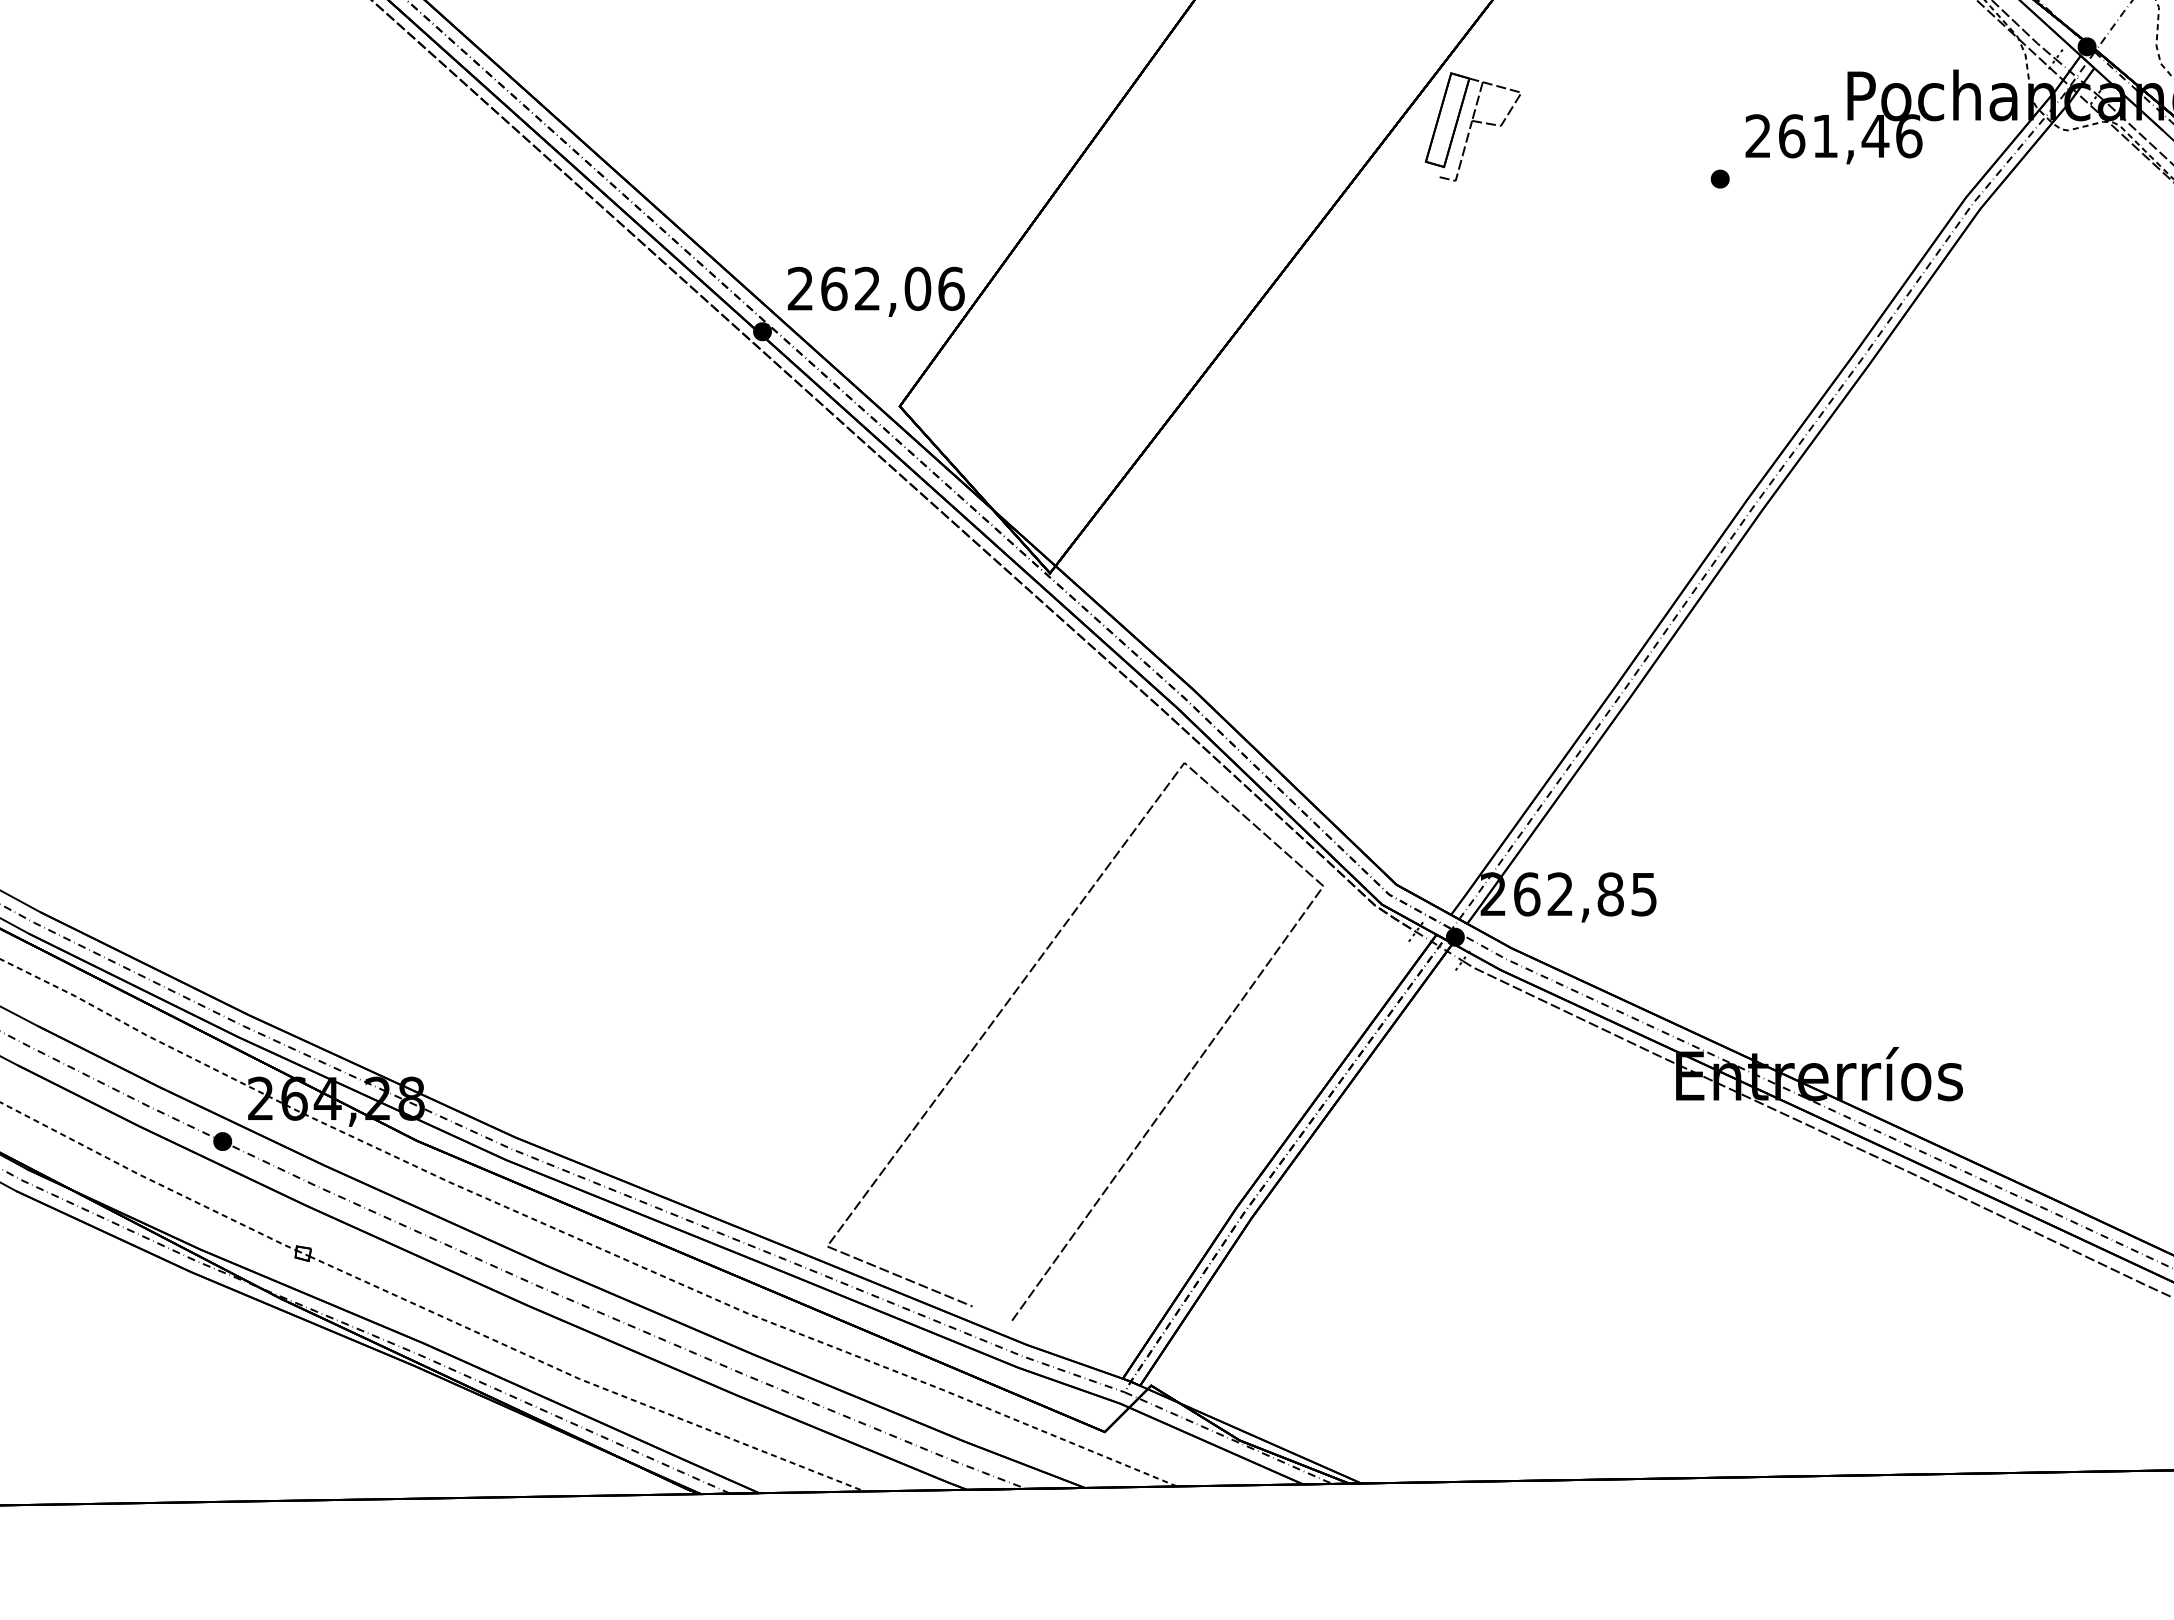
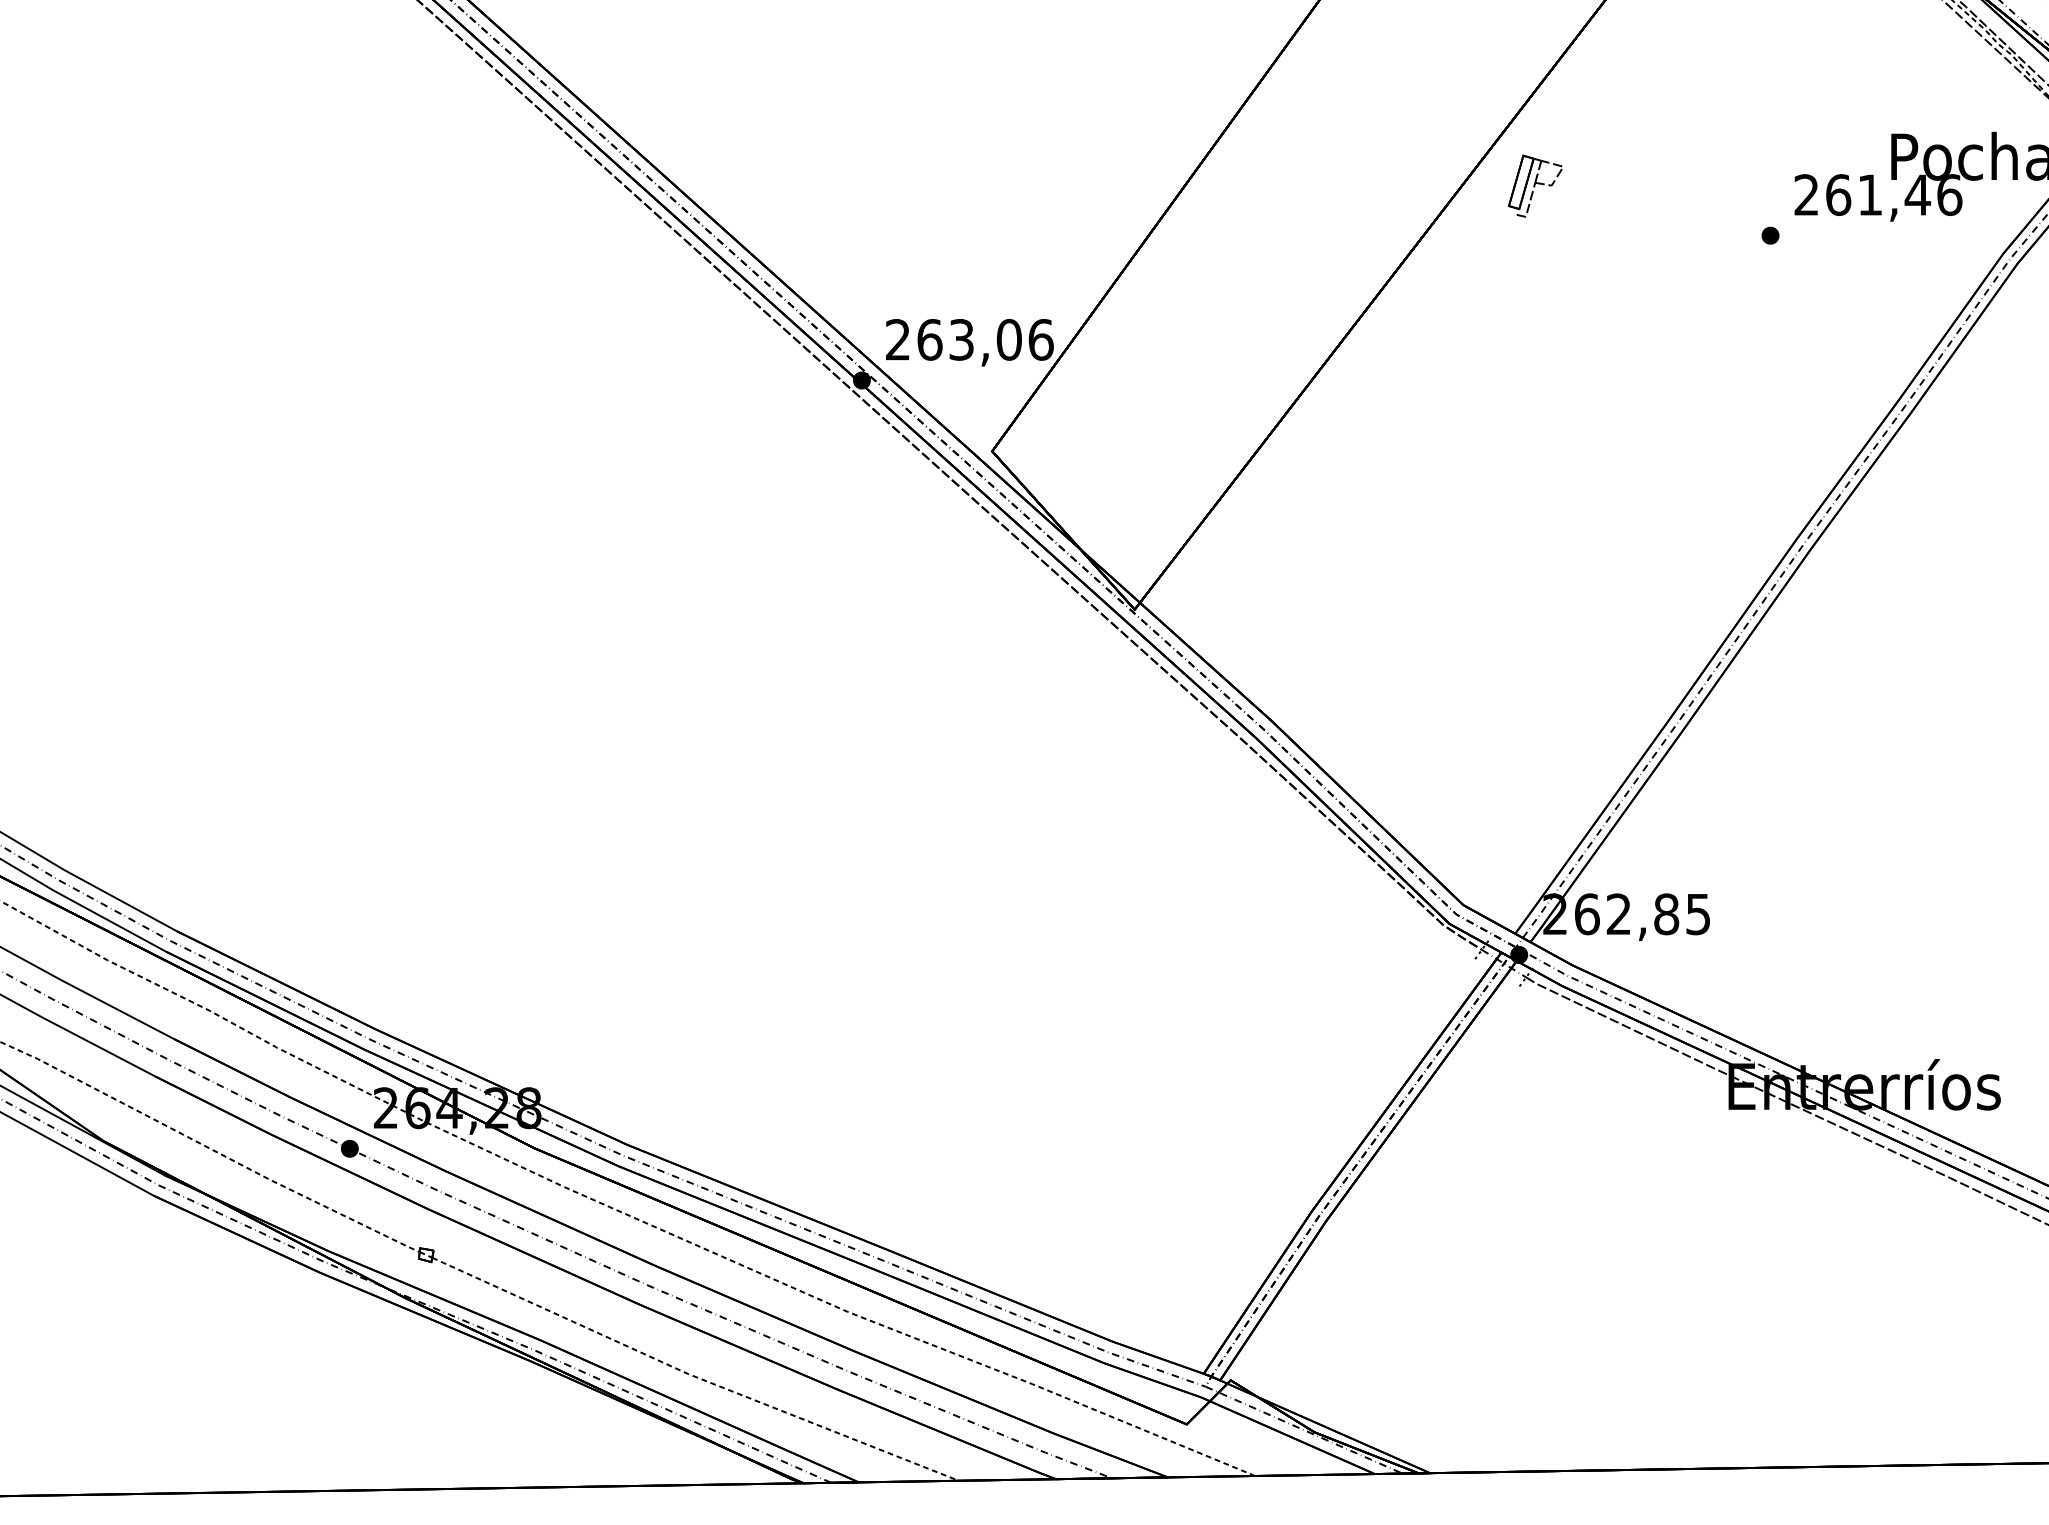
part: (1472, 126) -> (1535, 185), size x0.6
text: (867, 288) -> (961, 339), 262,06 -> 263,06
line: (1015, 993) -> (1101, 1008), removed

